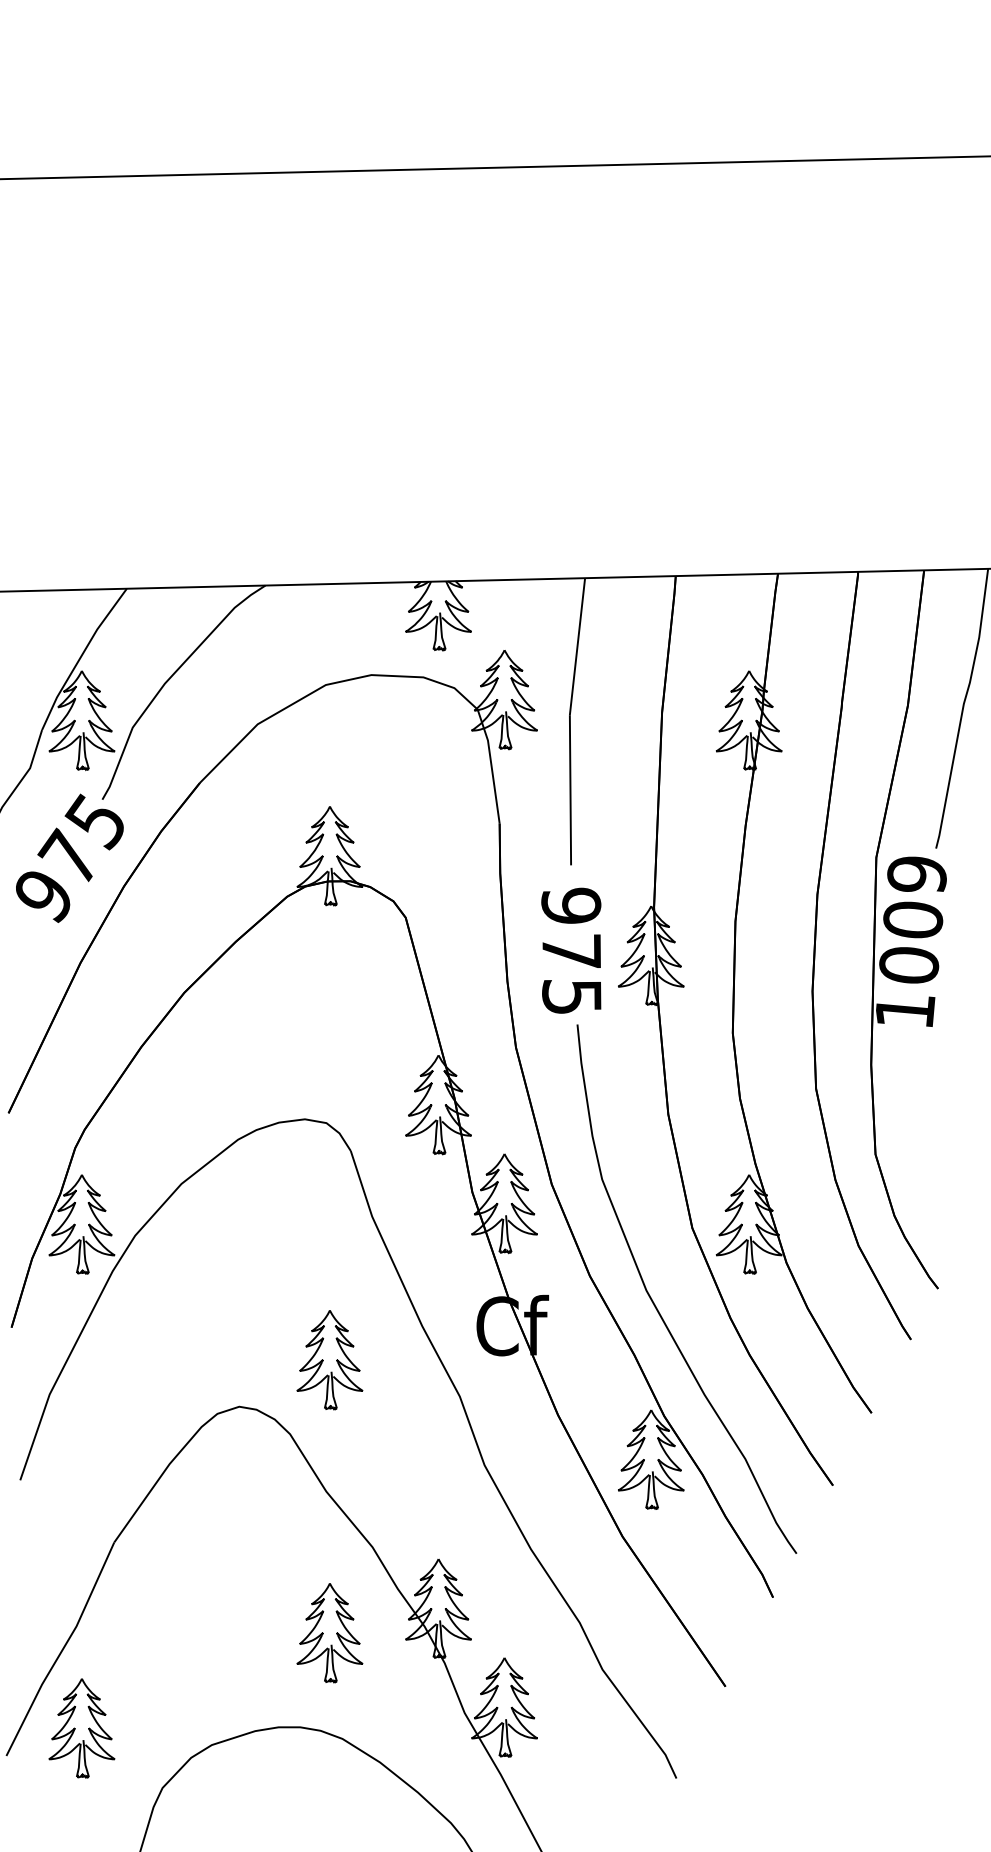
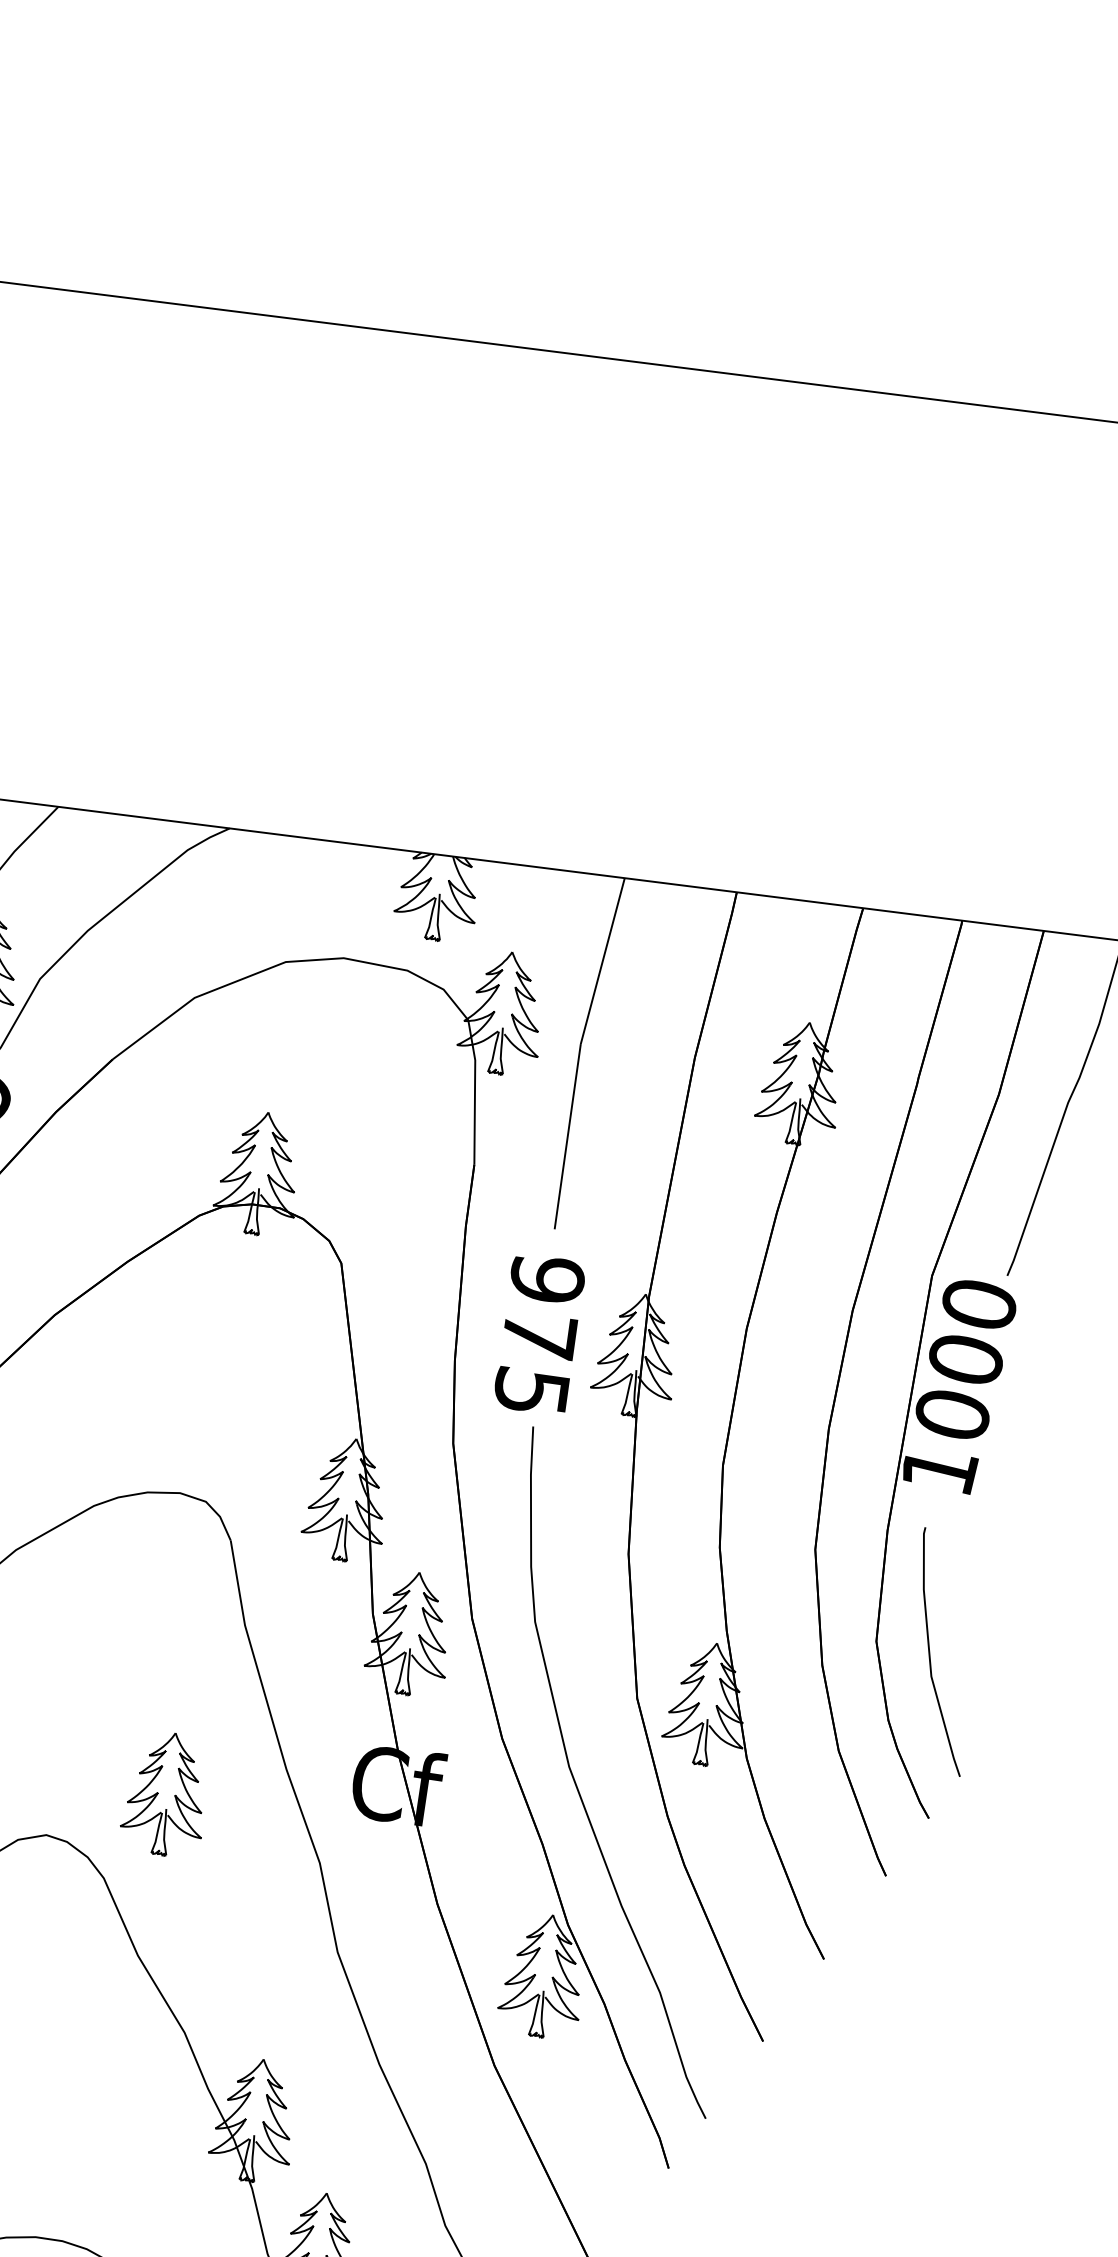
text: (917, 874) -> (979, 1304), 1009 -> 1000
curve: (920, 1158) -> (931, 1654), added
part: (329, 1633) -> (115, 2130), removed

